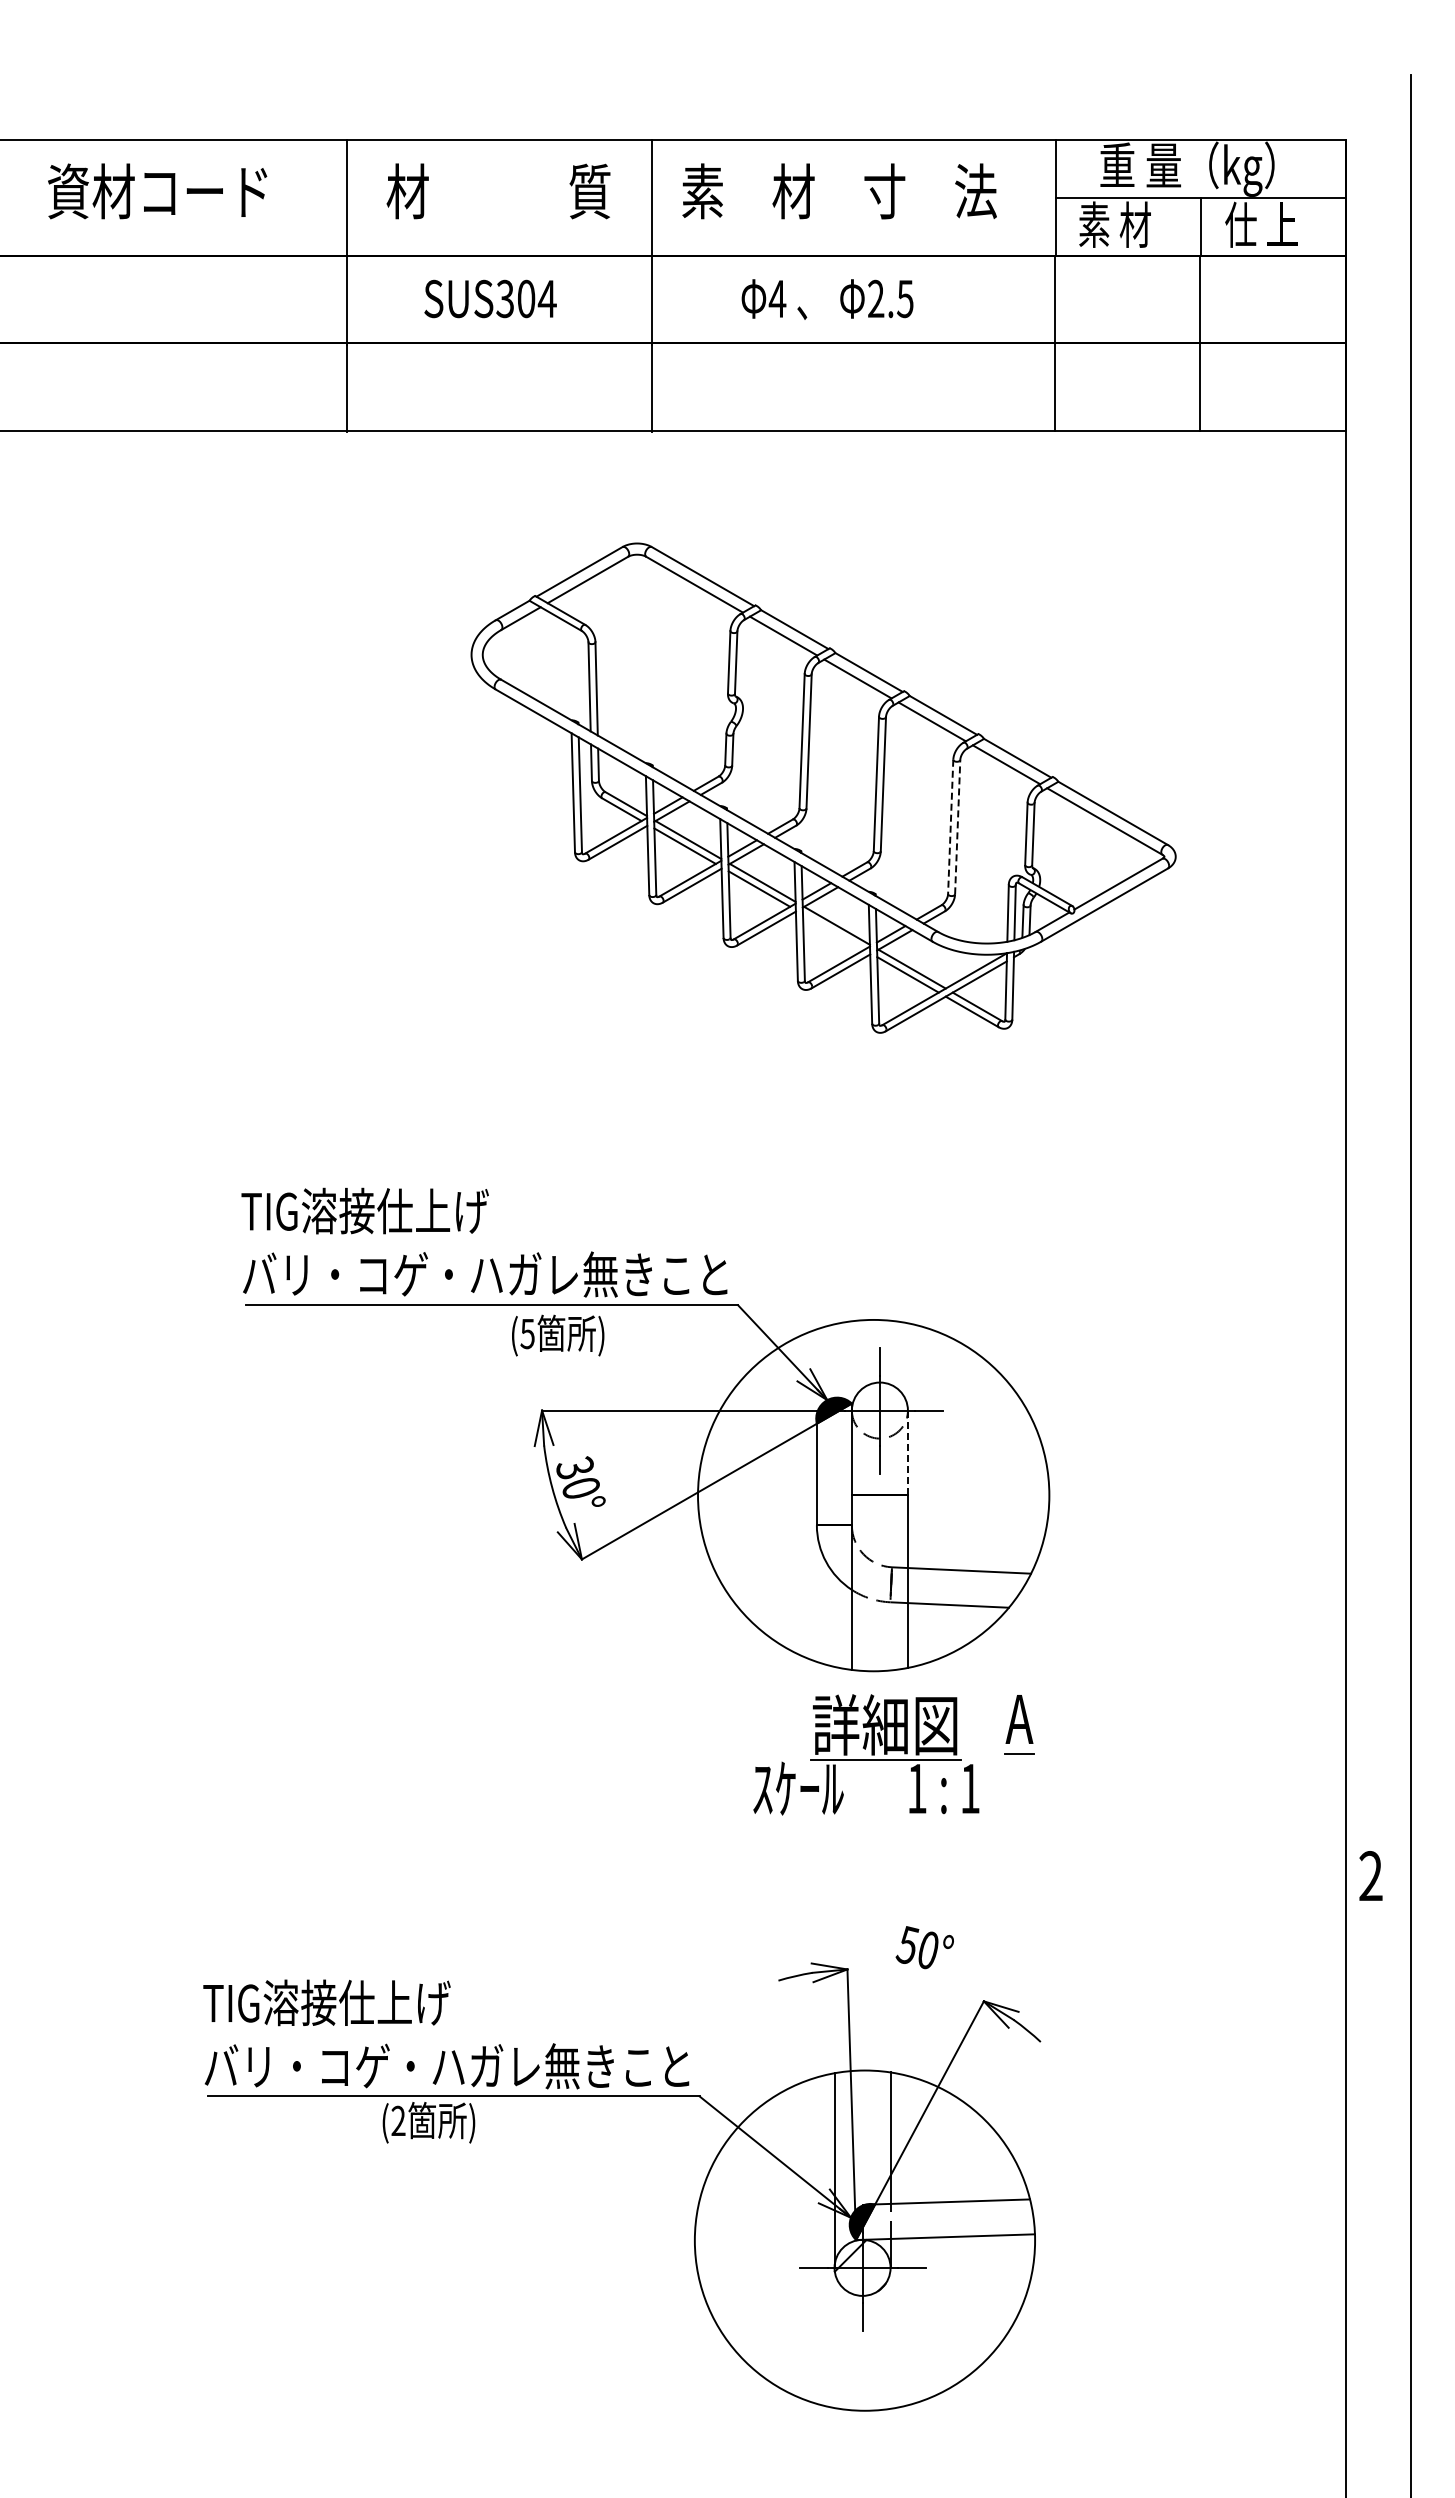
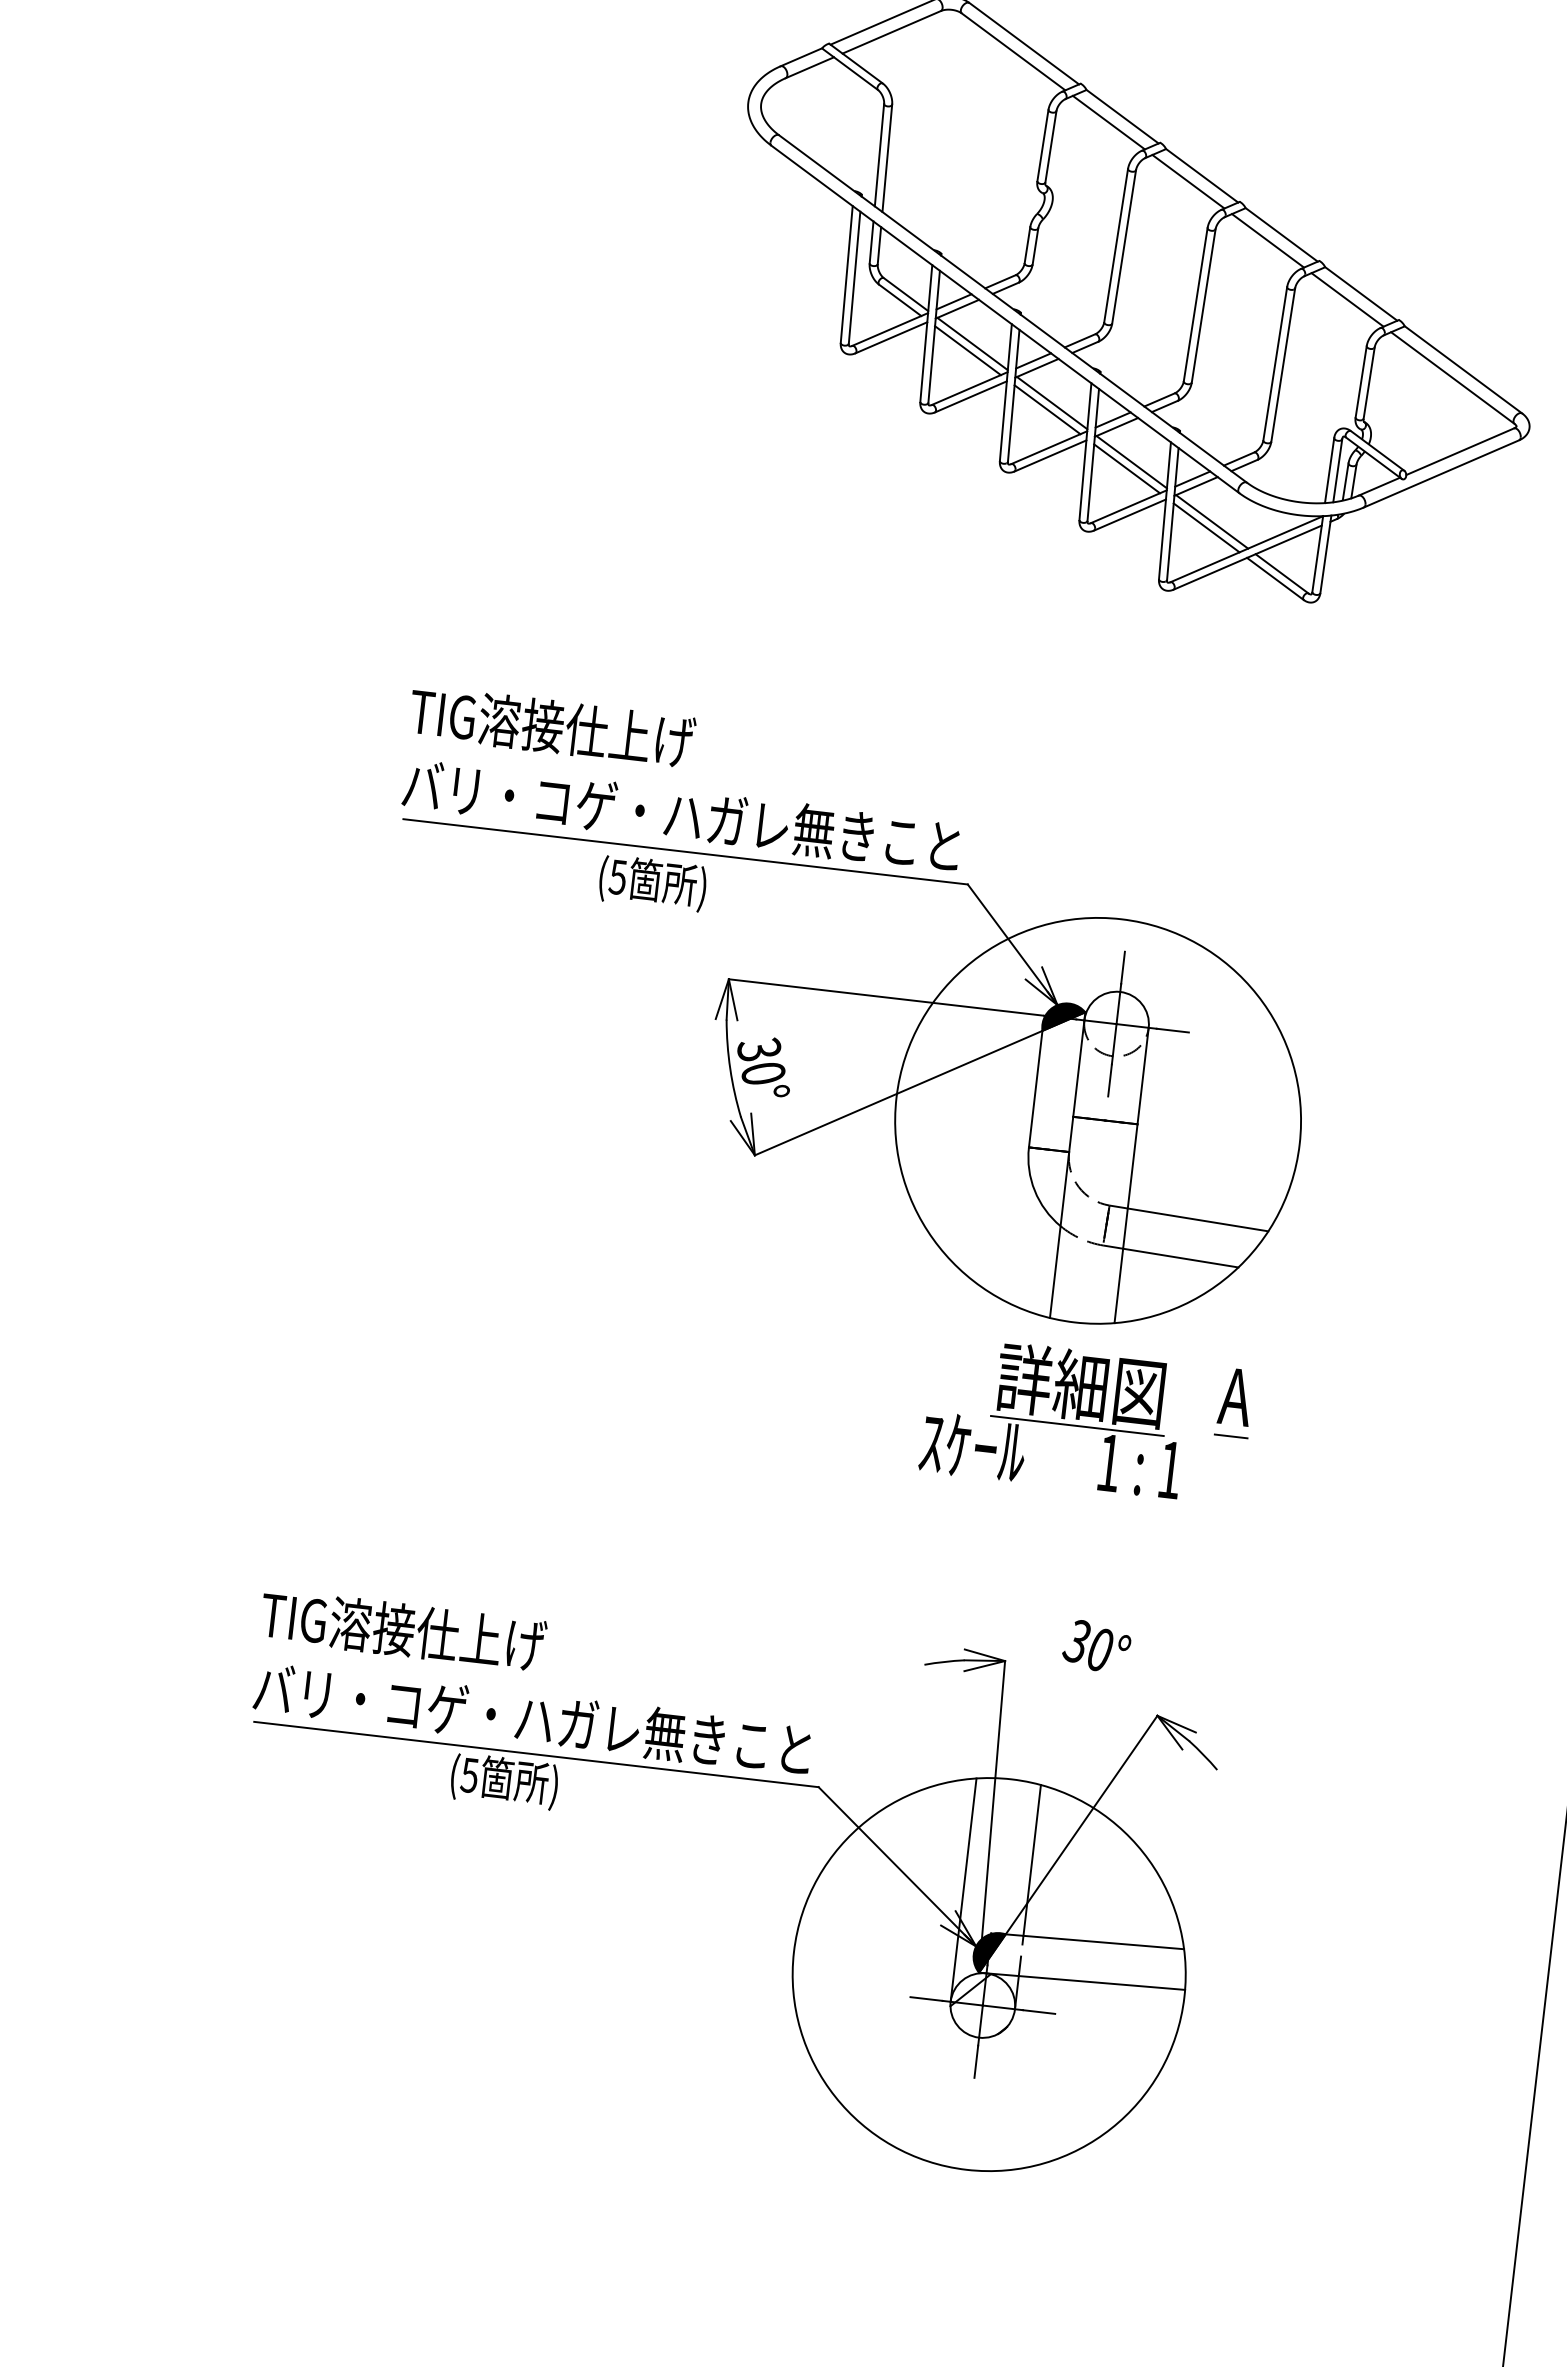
line: (957, 826) -> (1283, 364), dashed -> solid
line: (950, 827) -> (1274, 364), dashed -> solid
line: (833, 931) -> (1126, 468), added
text: (558, 1335) -> (653, 883), moved
line: (907, 1452) -> (1142, 1075), dashed -> solid
text: (907, 1945) -> (1077, 1641), 50° -> 30°
text: (398, 2120) -> (469, 1774), (2 -> (5

